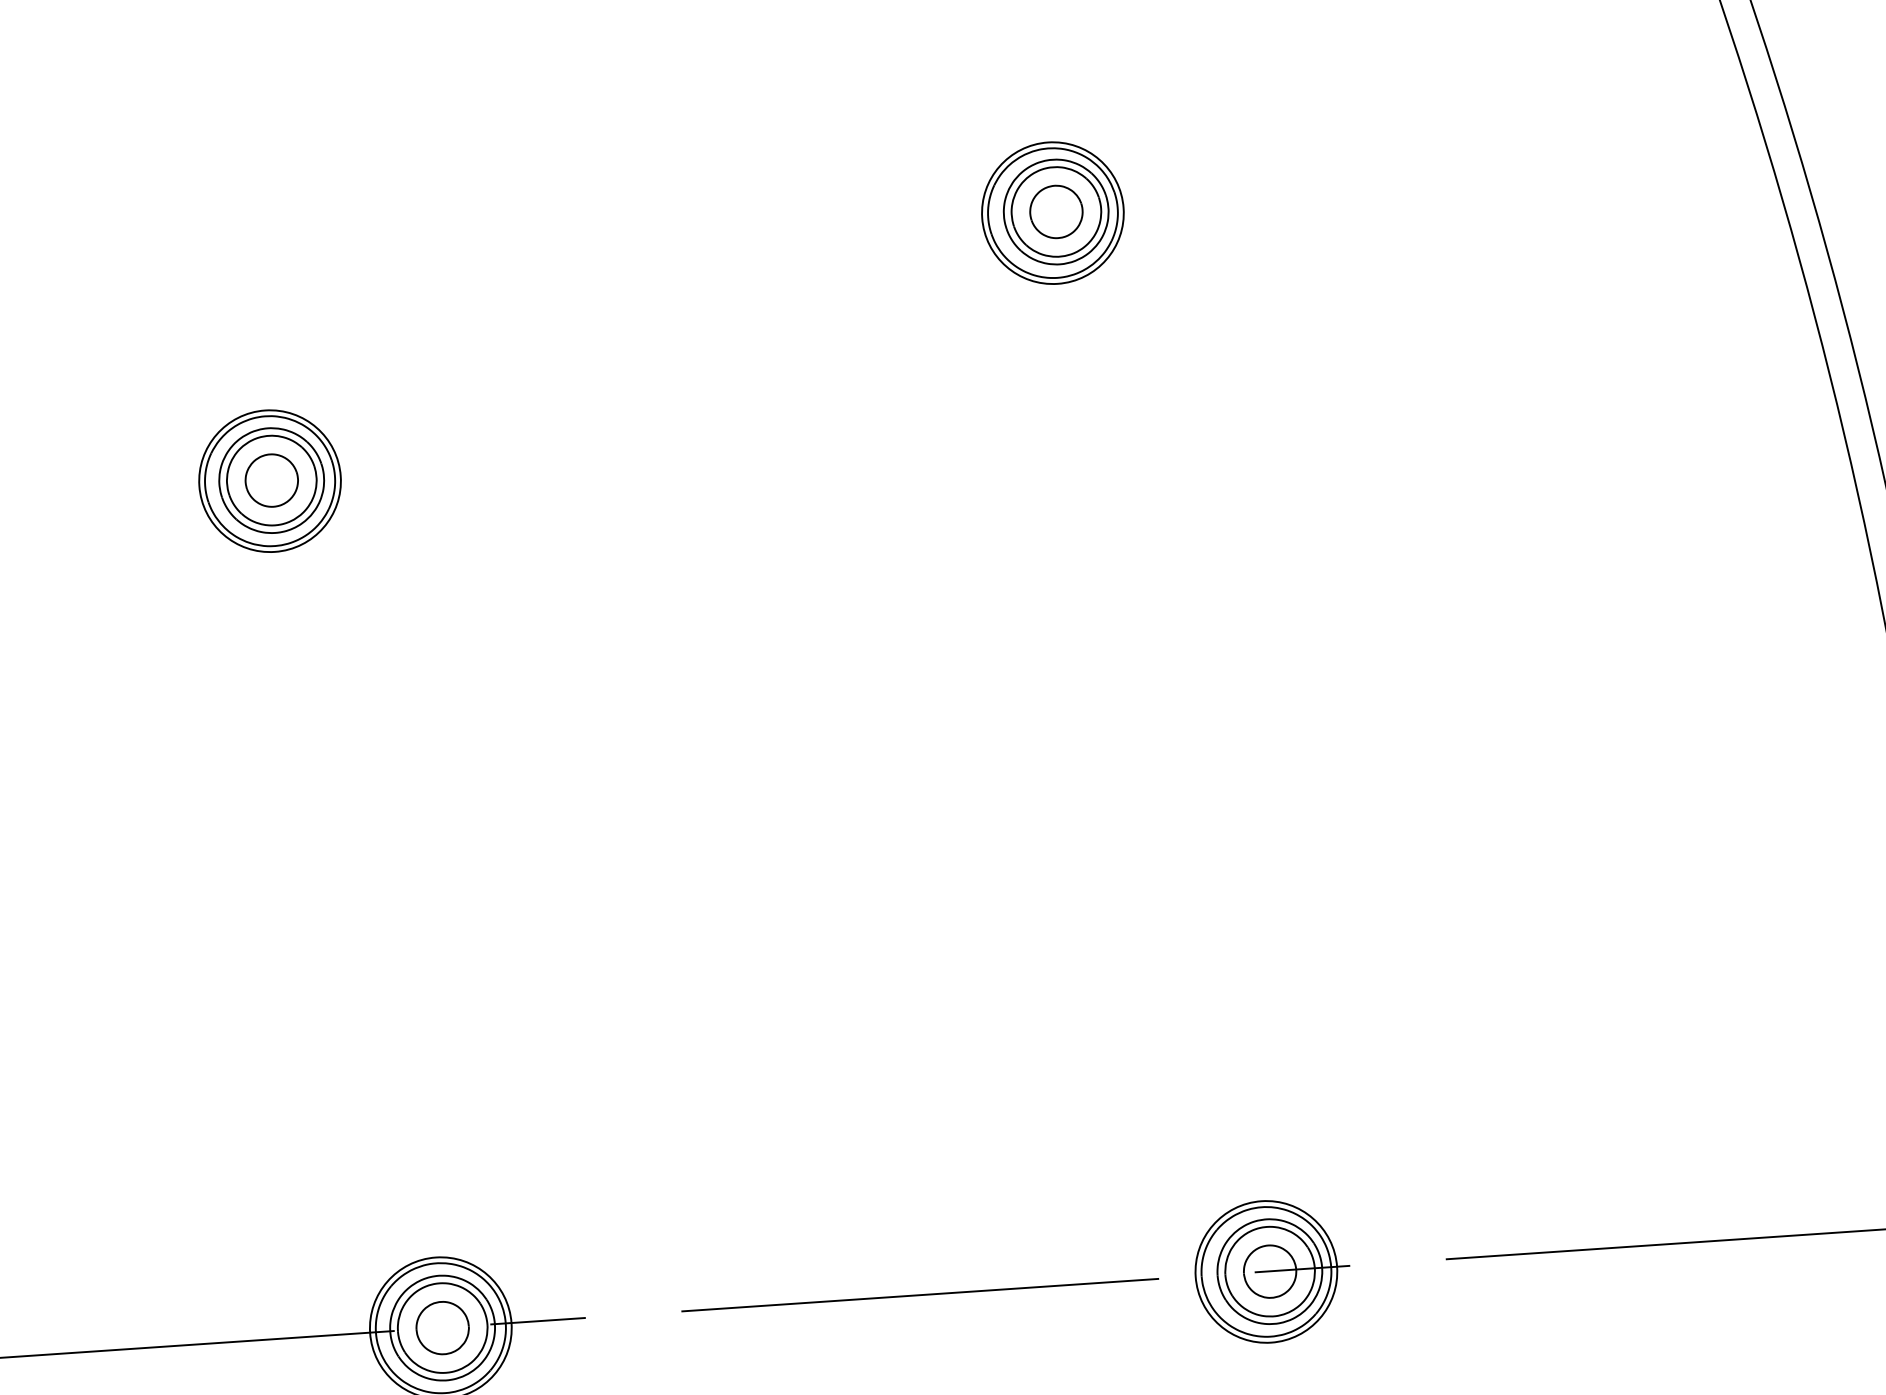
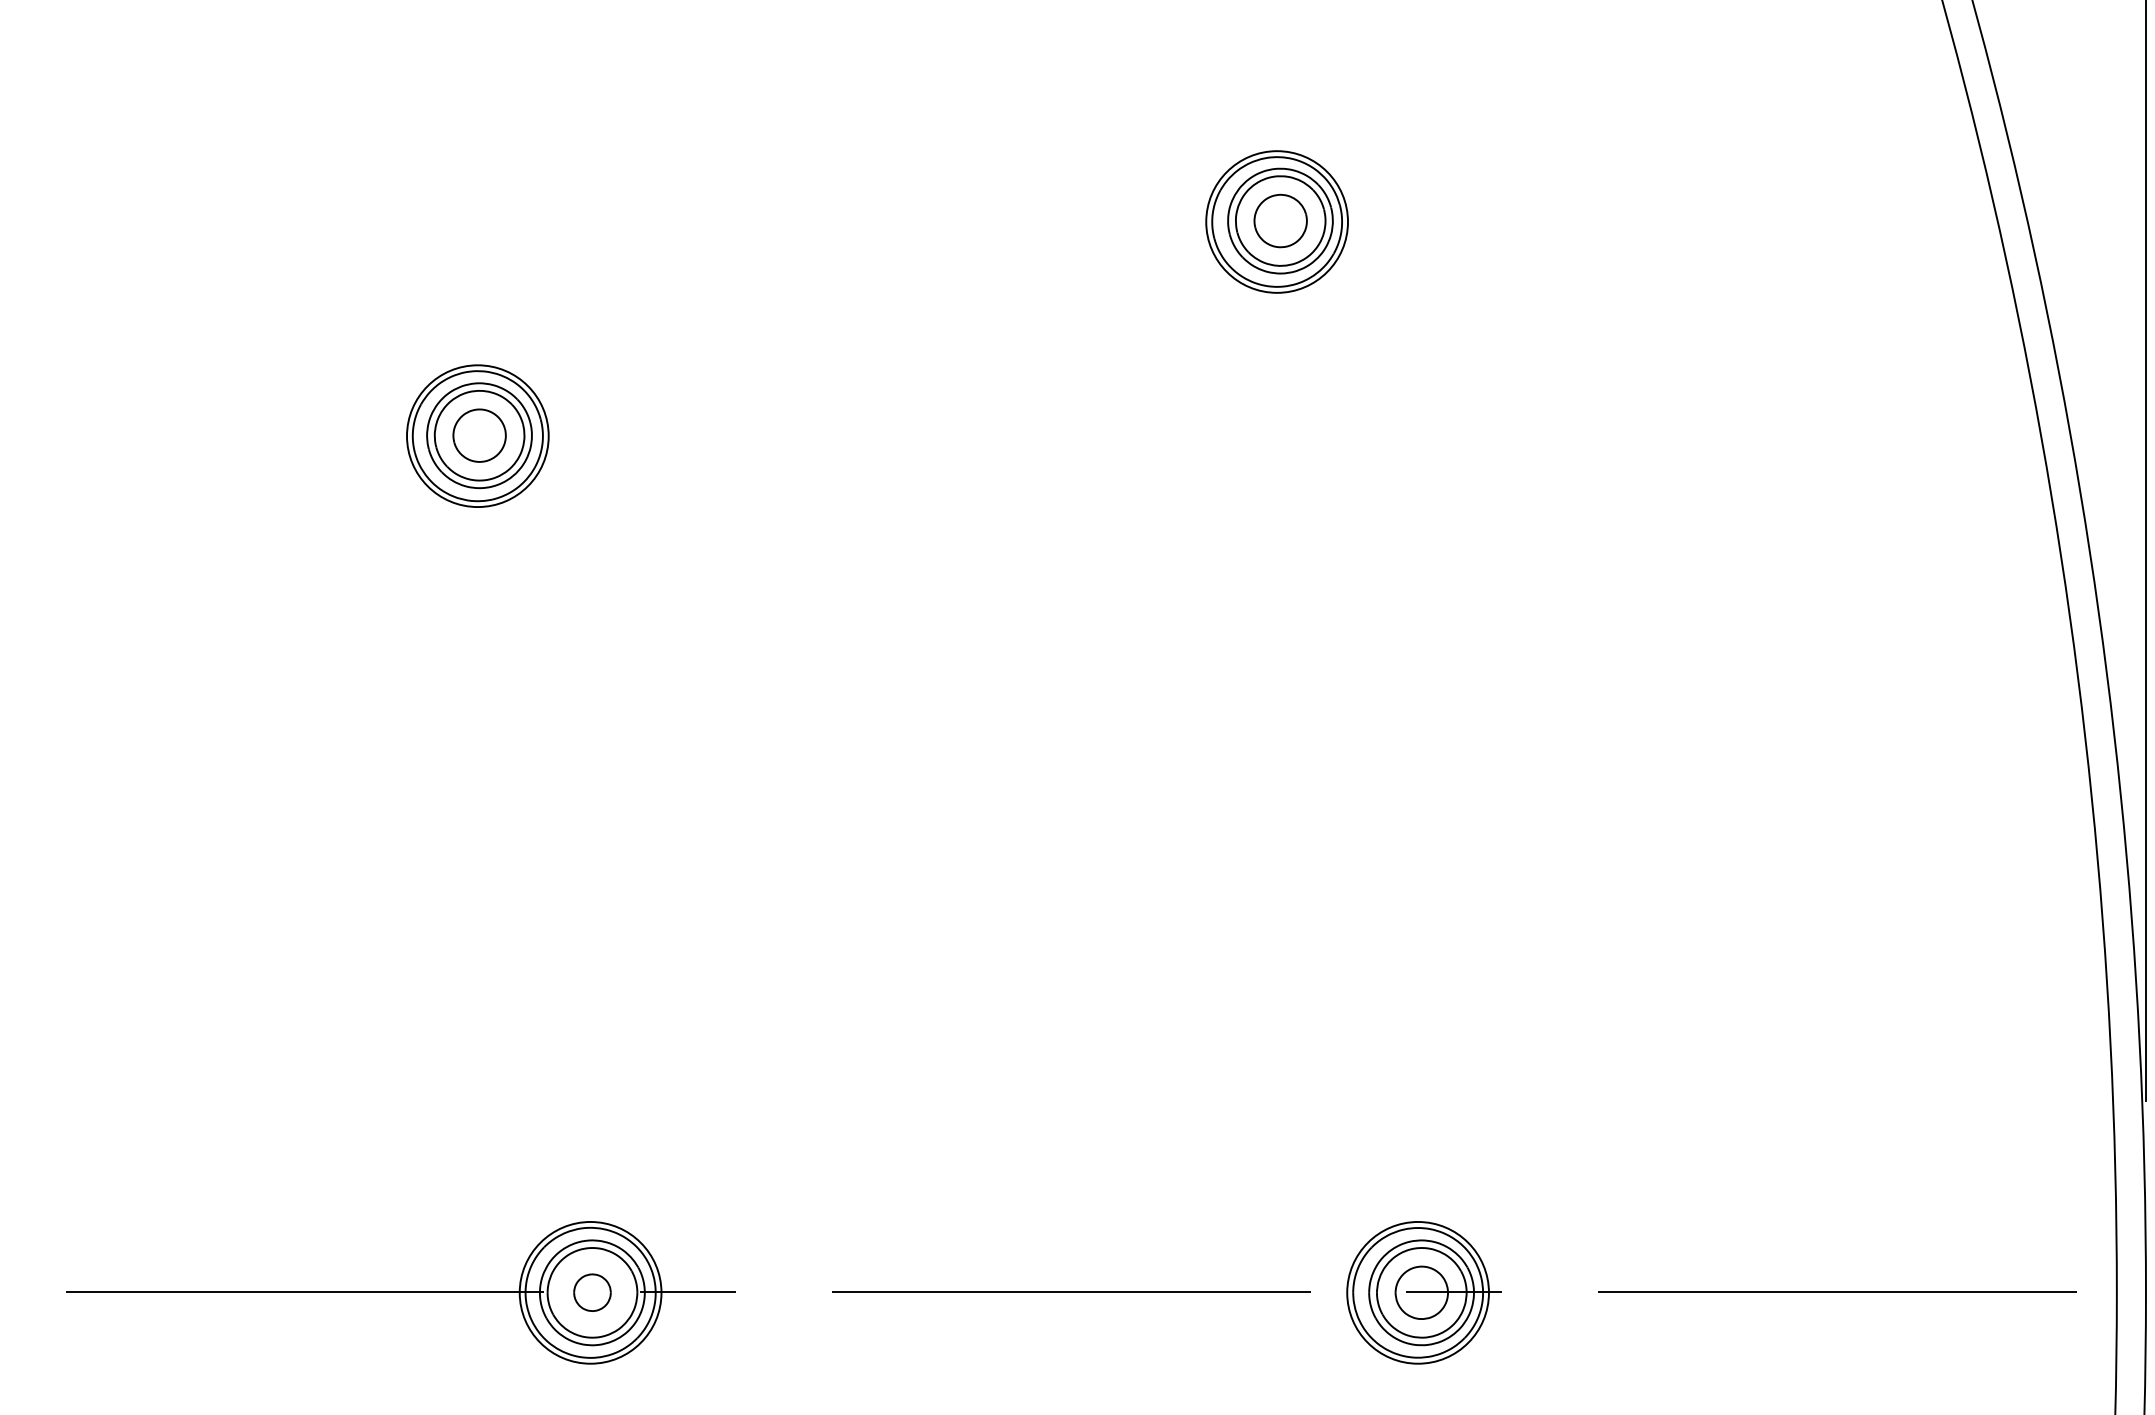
part: (442, 1327) -> (592, 1292), size x0.7

